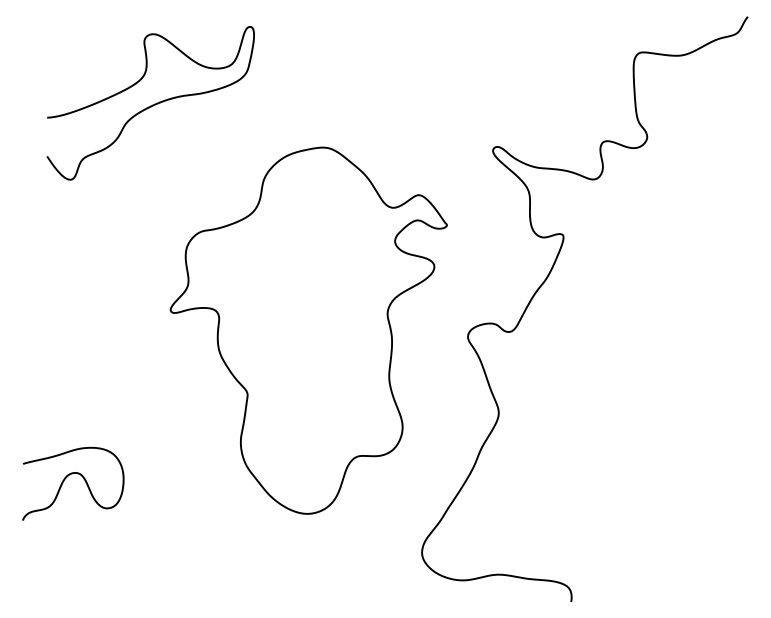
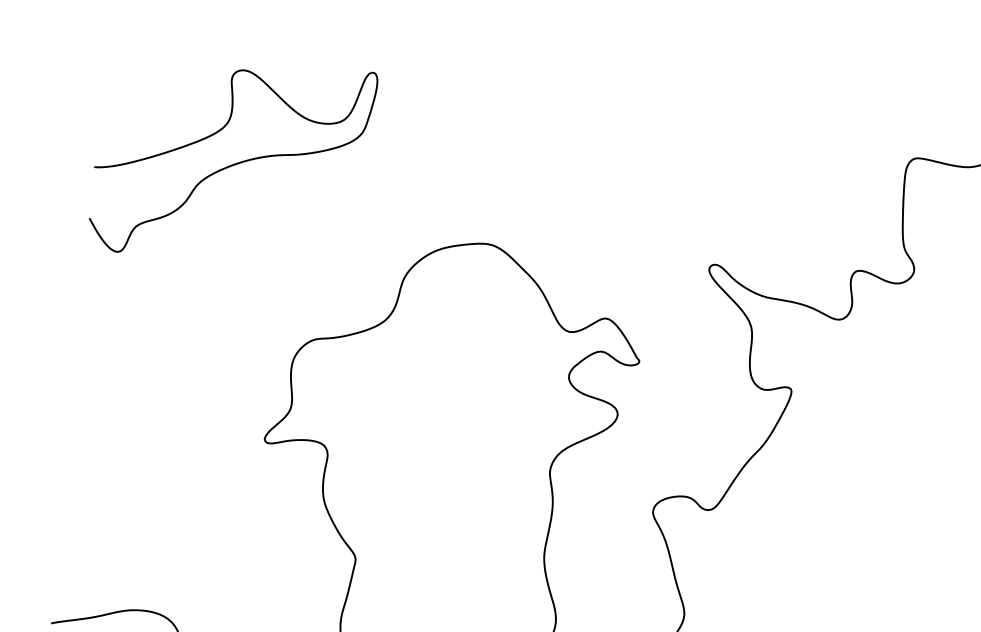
curve: (150, 105) -> (232, 163), moved

